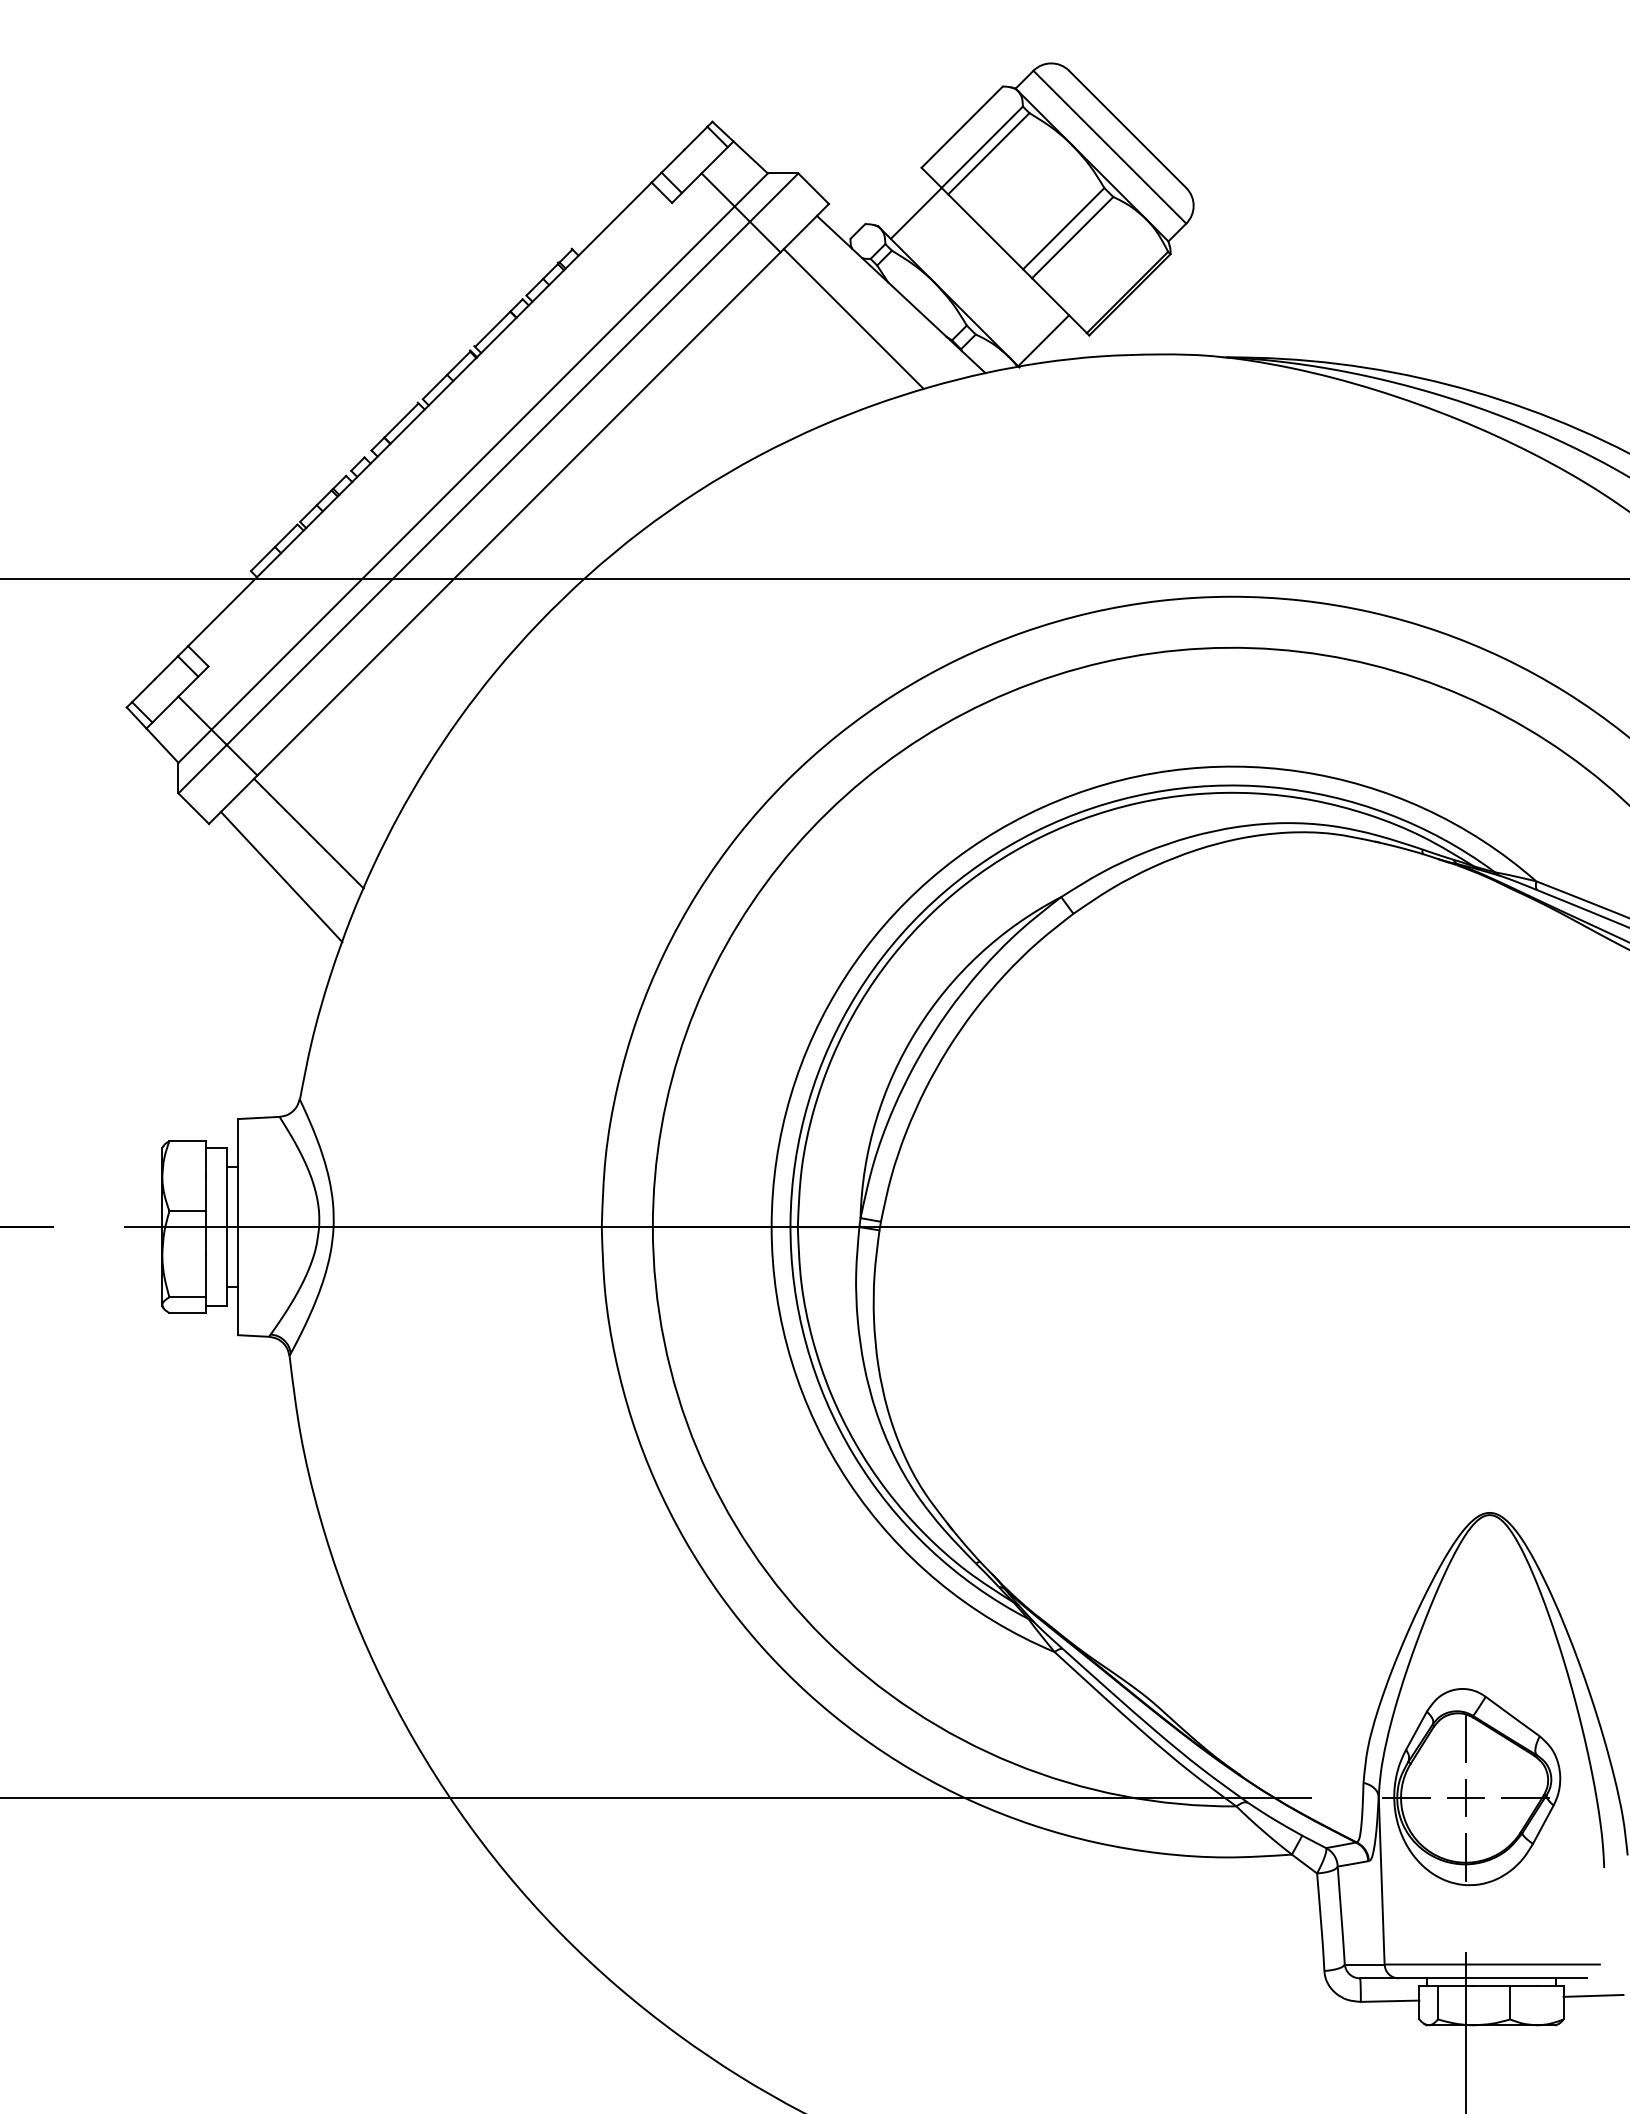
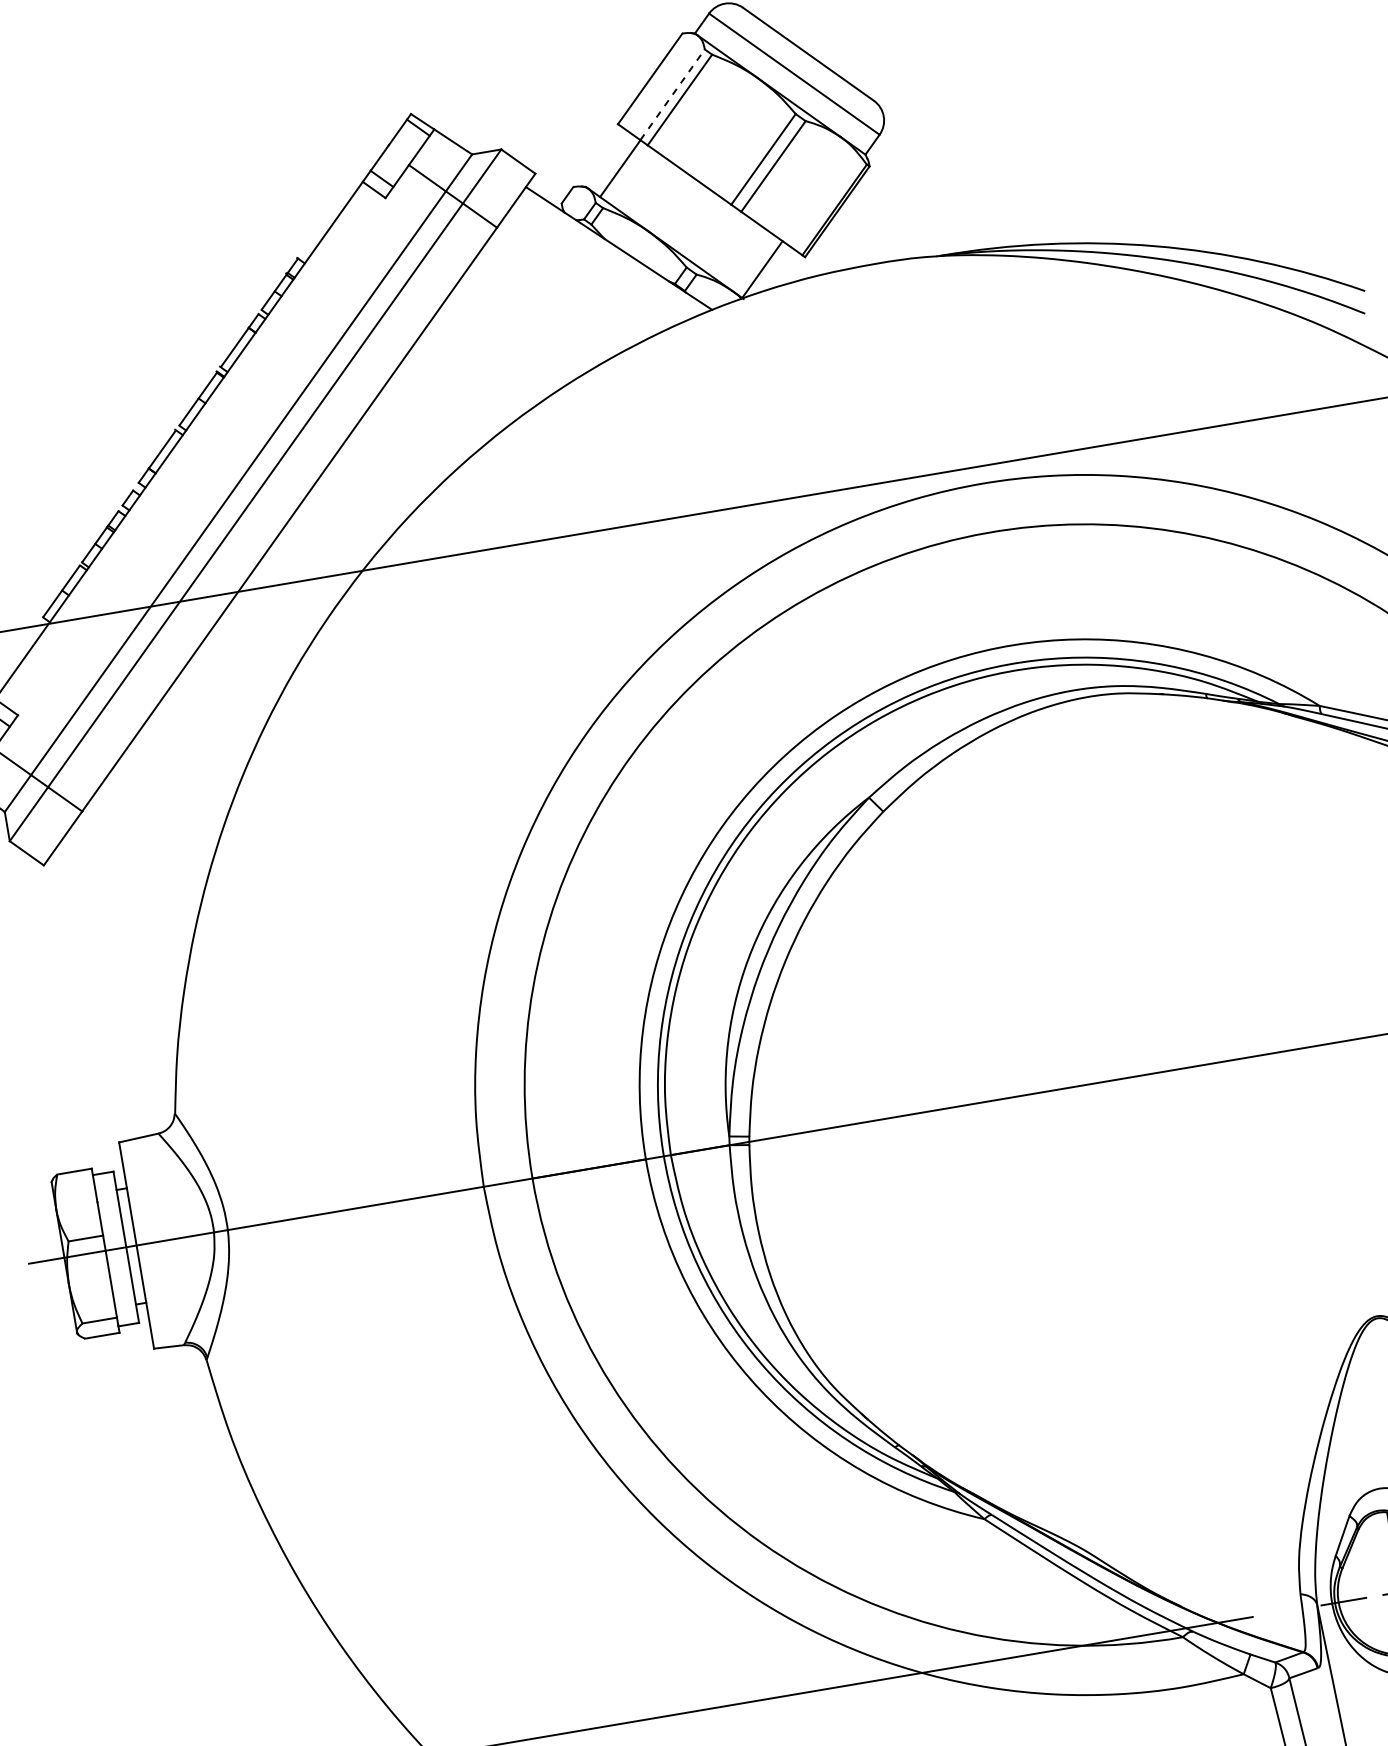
line: (982, 146) -> (672, 94), solid -> dashed
line: (853, 319) -> (577, 279), removed
line: (308, 833) -> (140, 858), removed
line: (281, 876) -> (121, 903), removed

